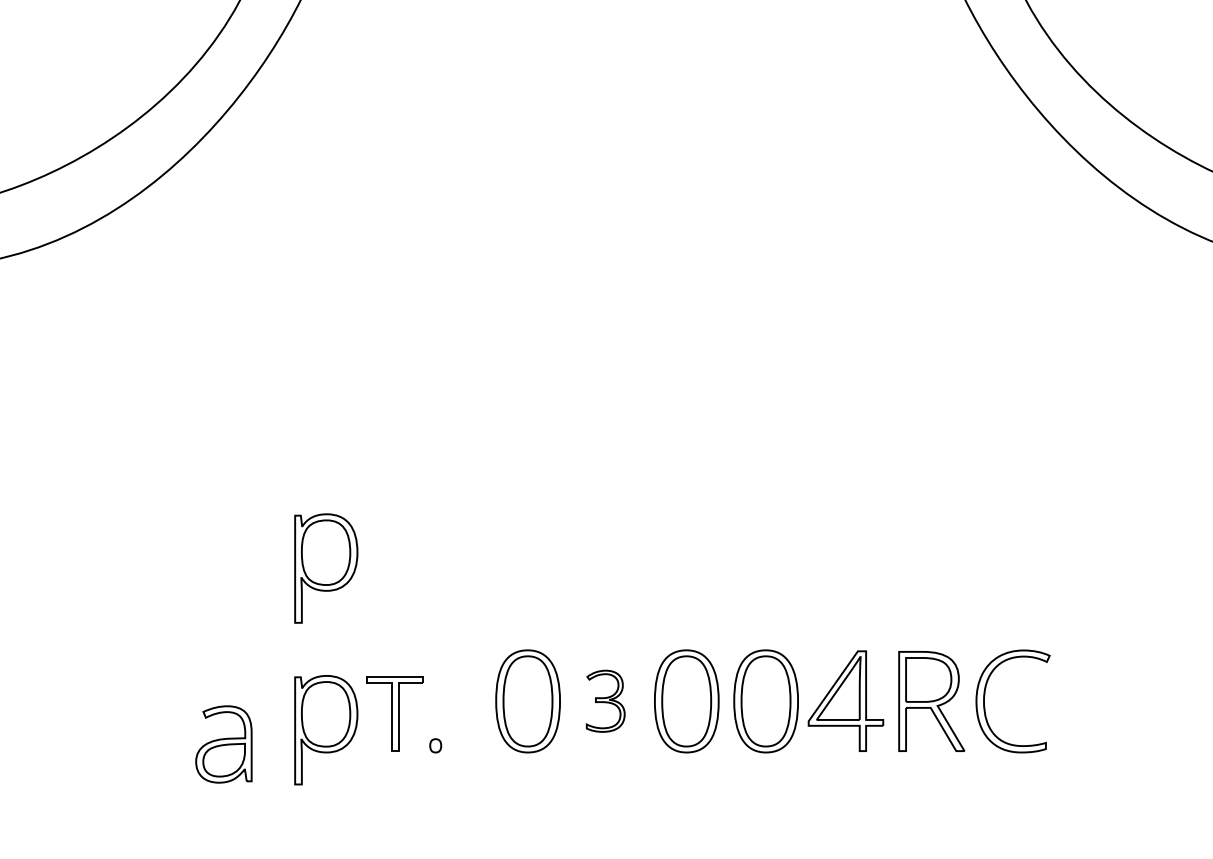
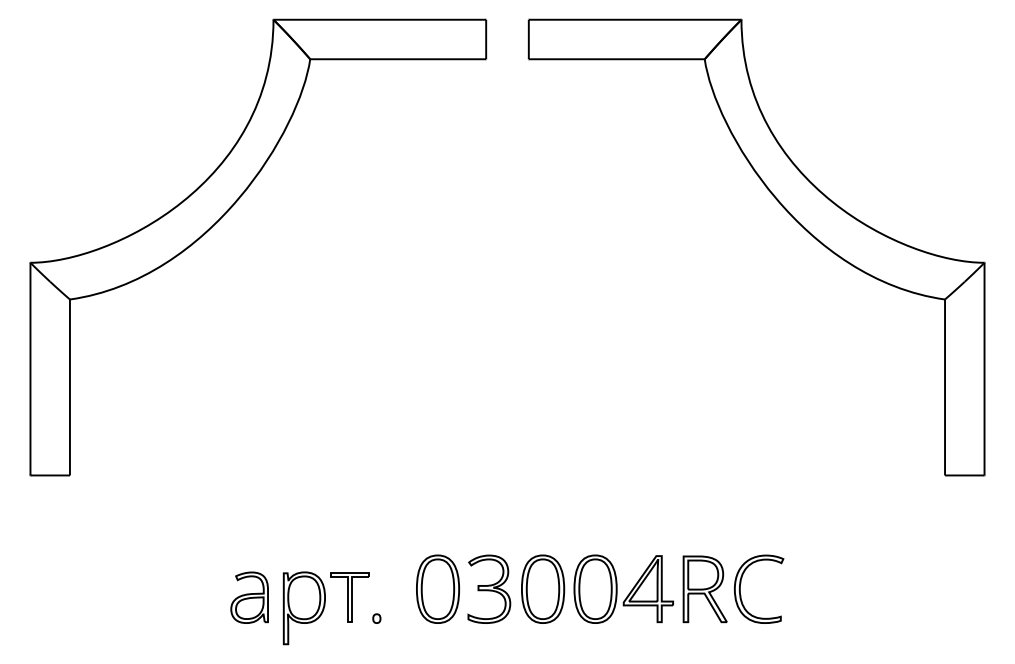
part: (324, 568) -> (303, 501), removed
part: (605, 700) -> (489, 588), size x1.67
part: (223, 744) -> (249, 597), moved

